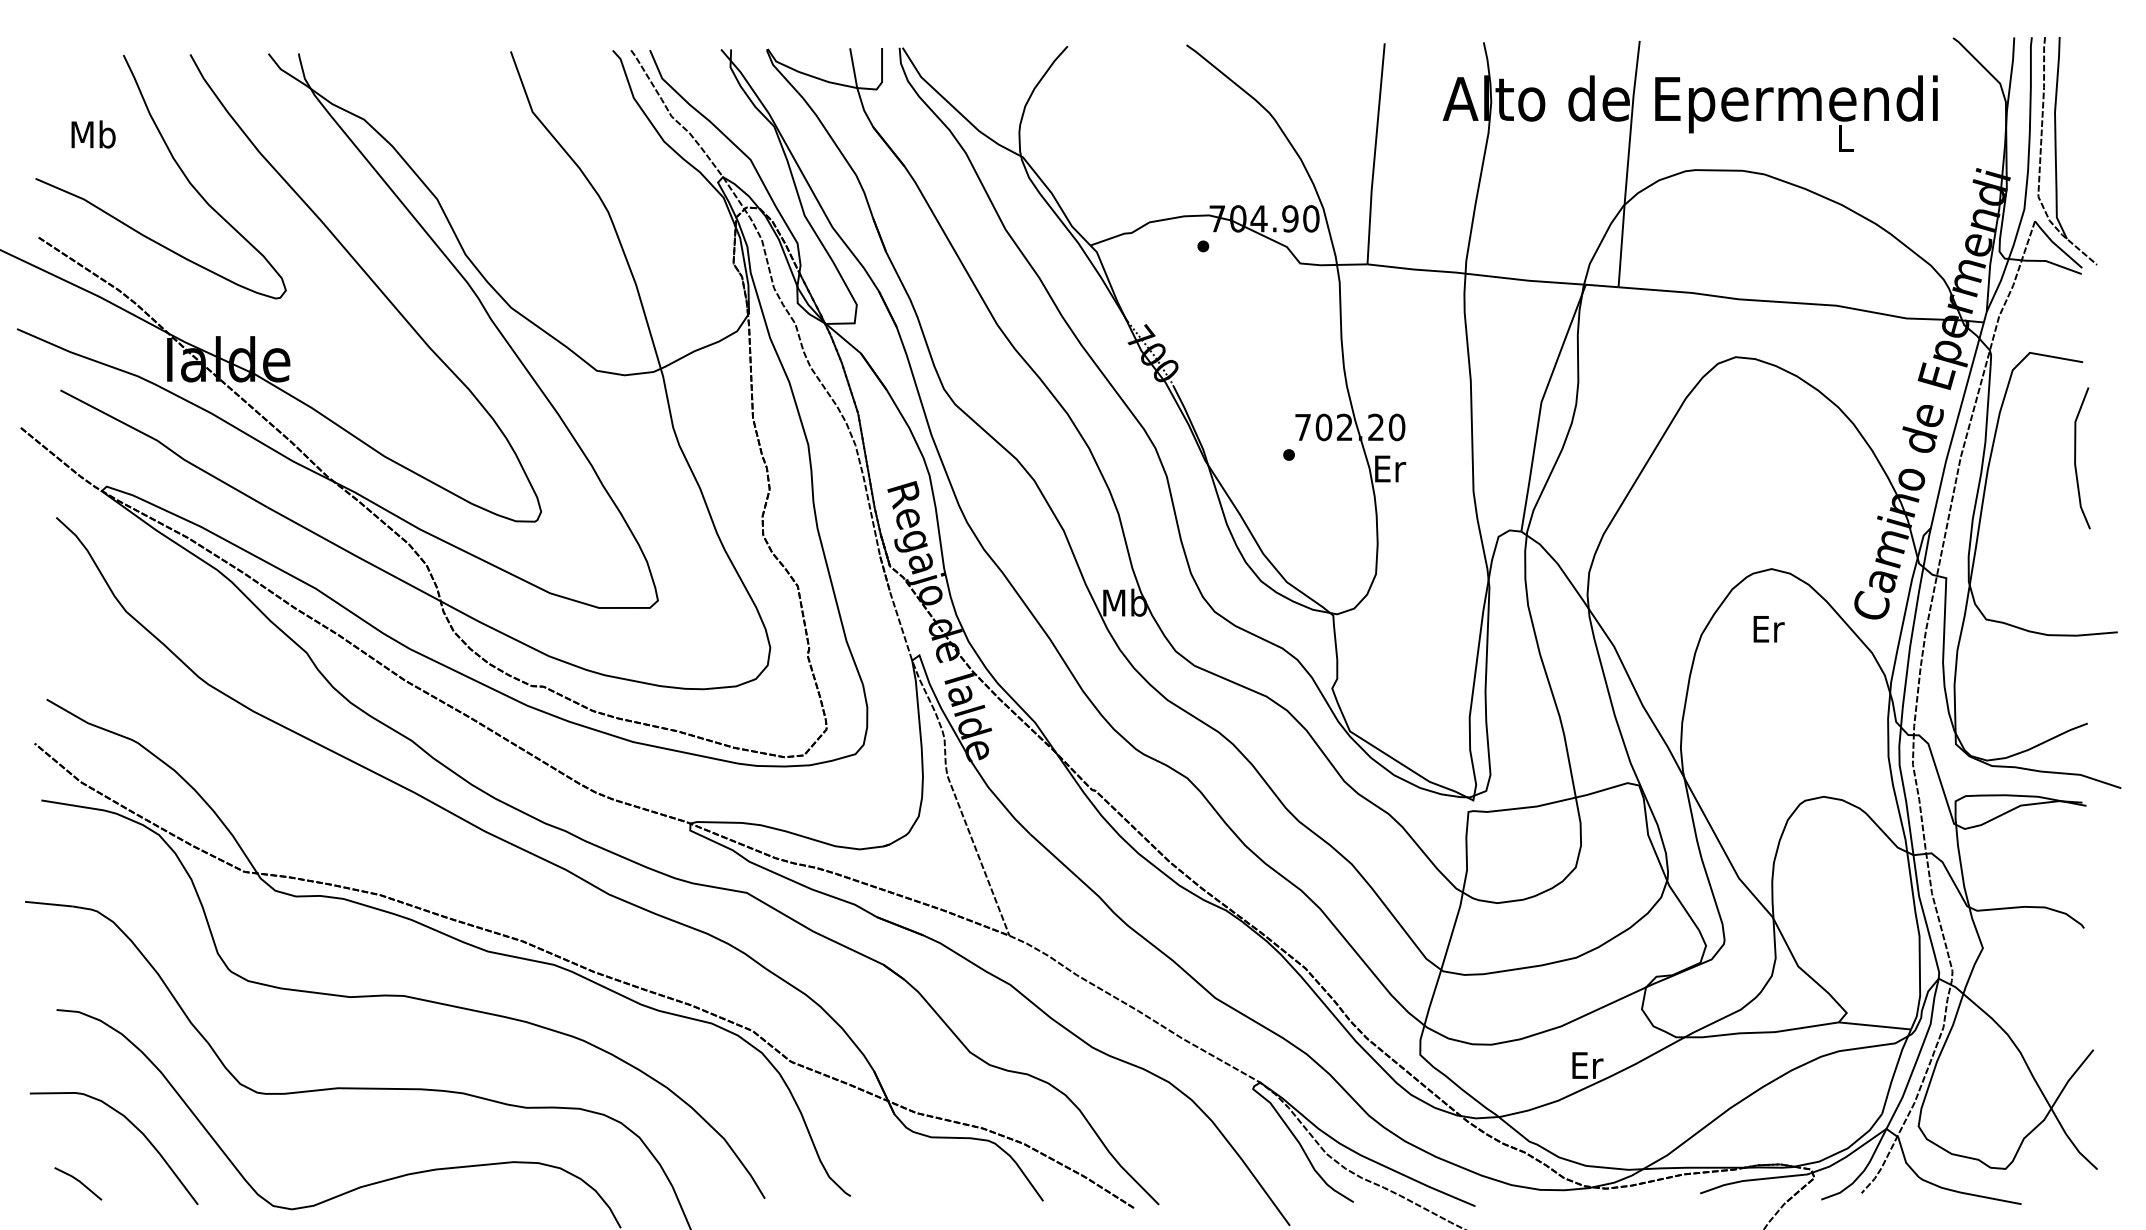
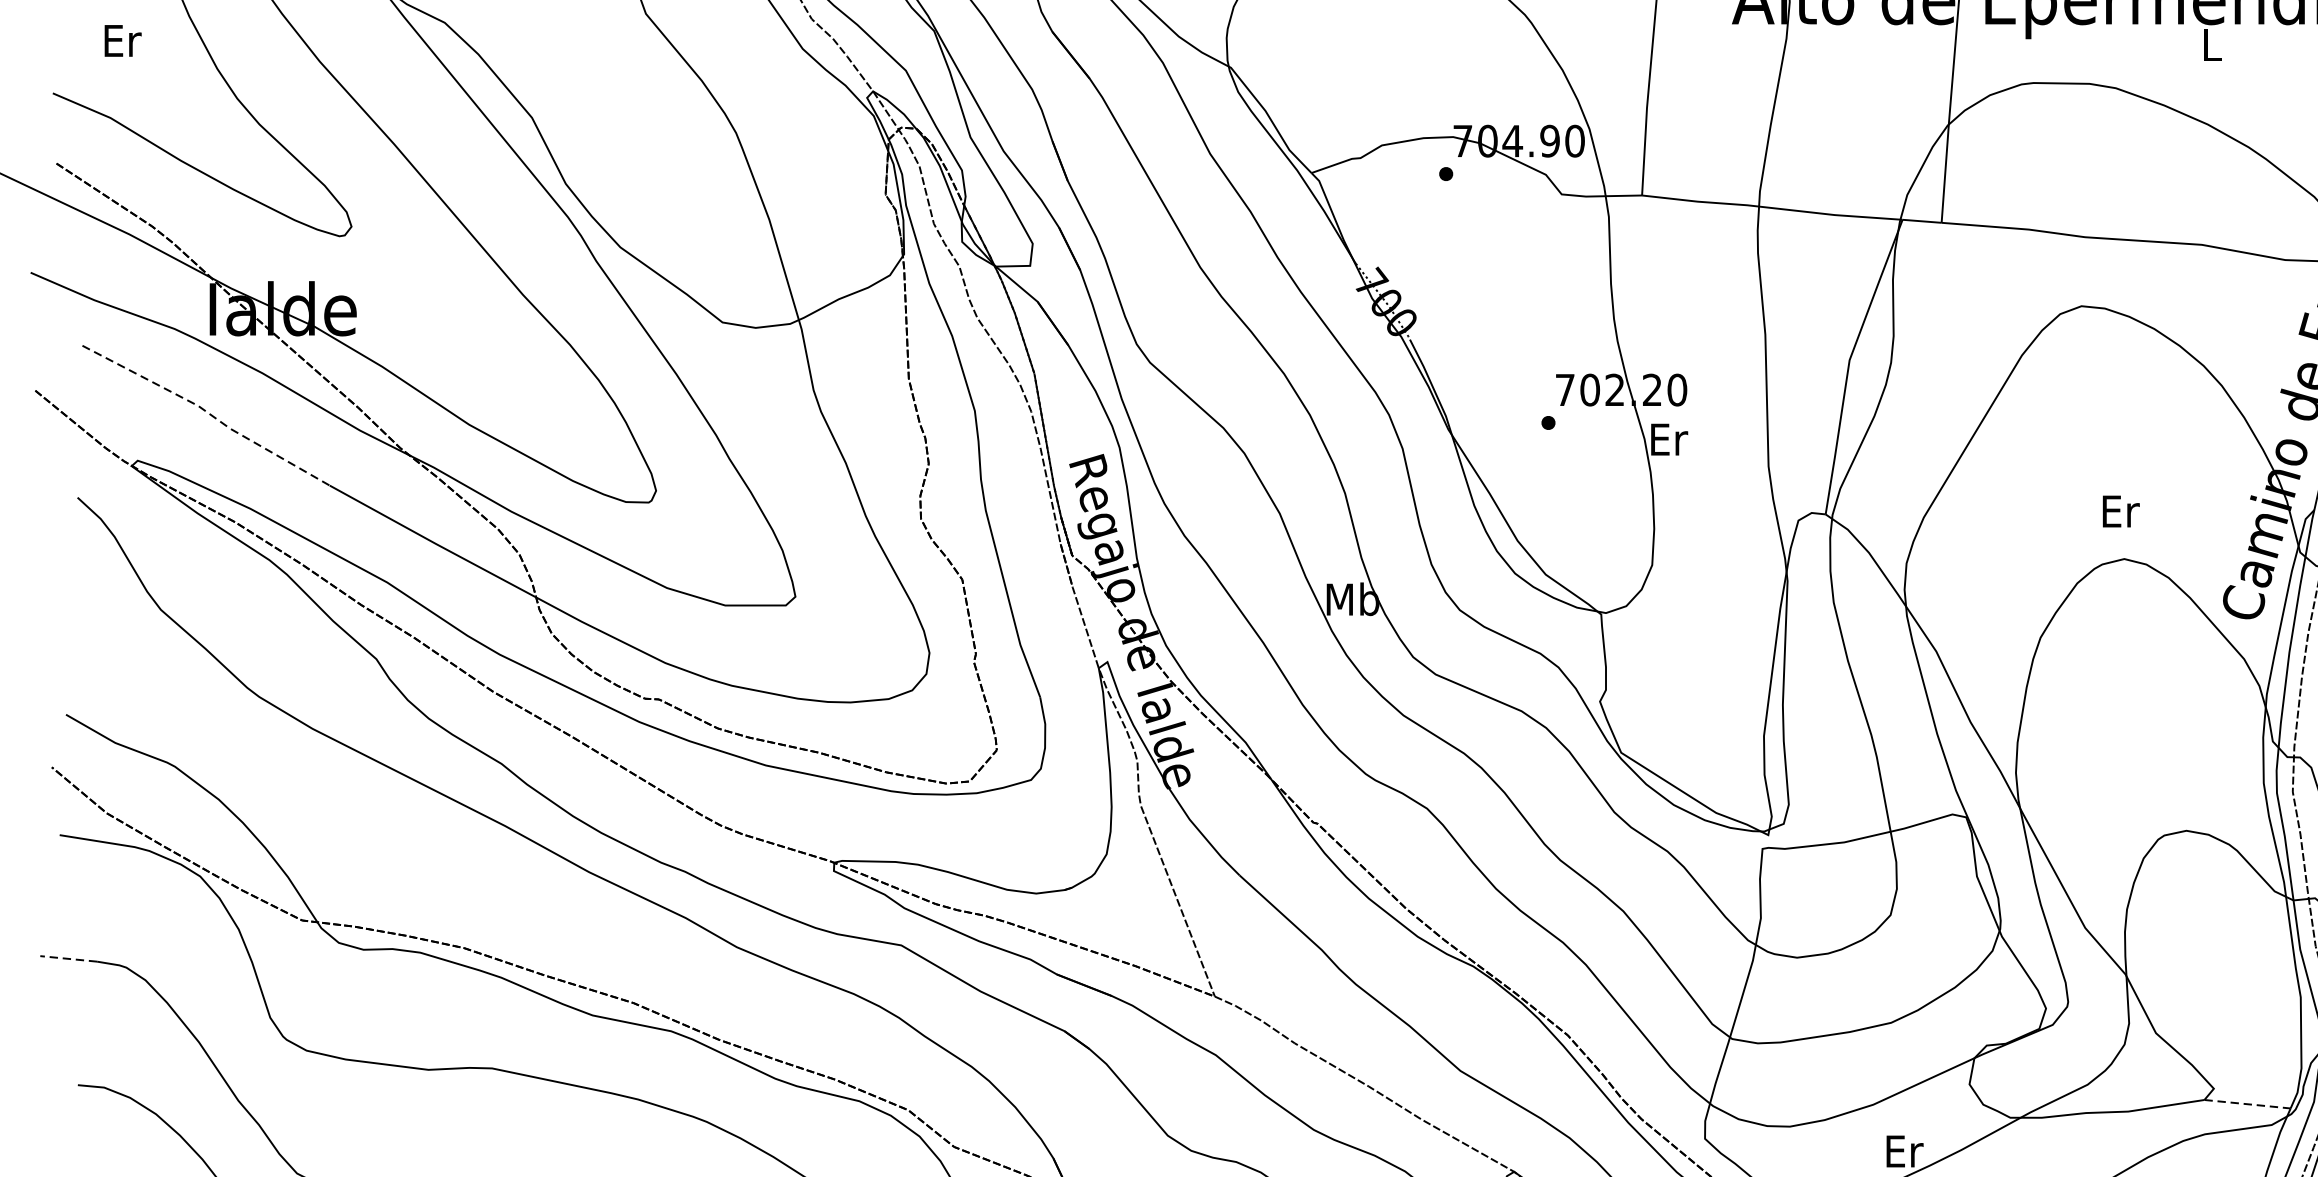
text: (93, 134) -> (121, 40), Mb -> Er
line: (165, 446) -> (207, 412), solid -> dashed
text: (1768, 629) -> (2120, 511), moved
line: (48, 904) -> (68, 959), solid -> dashed
line: (1875, 1026) -> (2248, 1104), solid -> dashed

